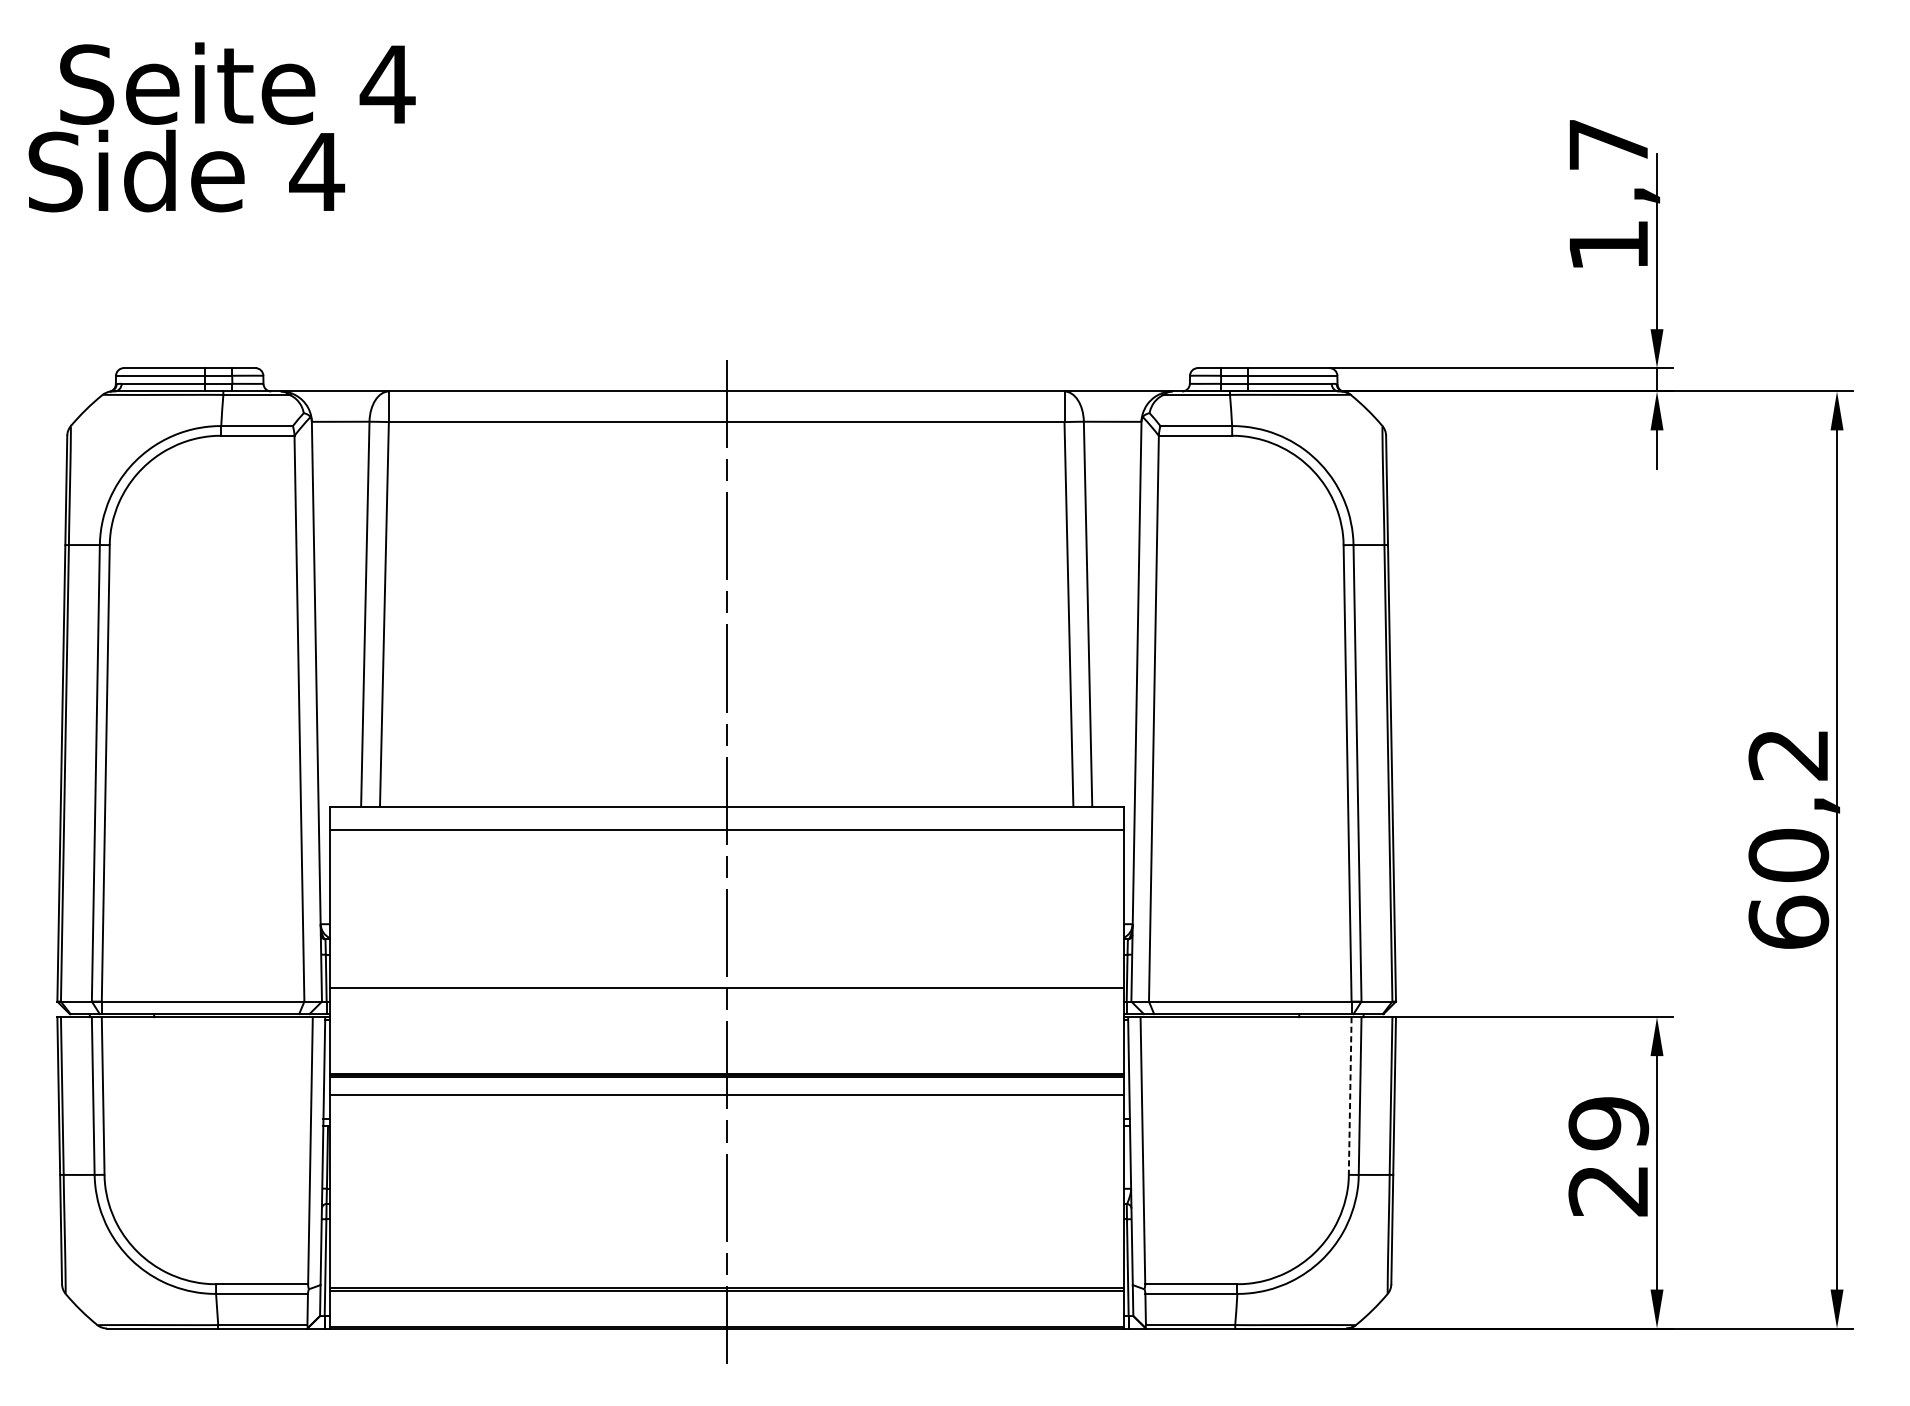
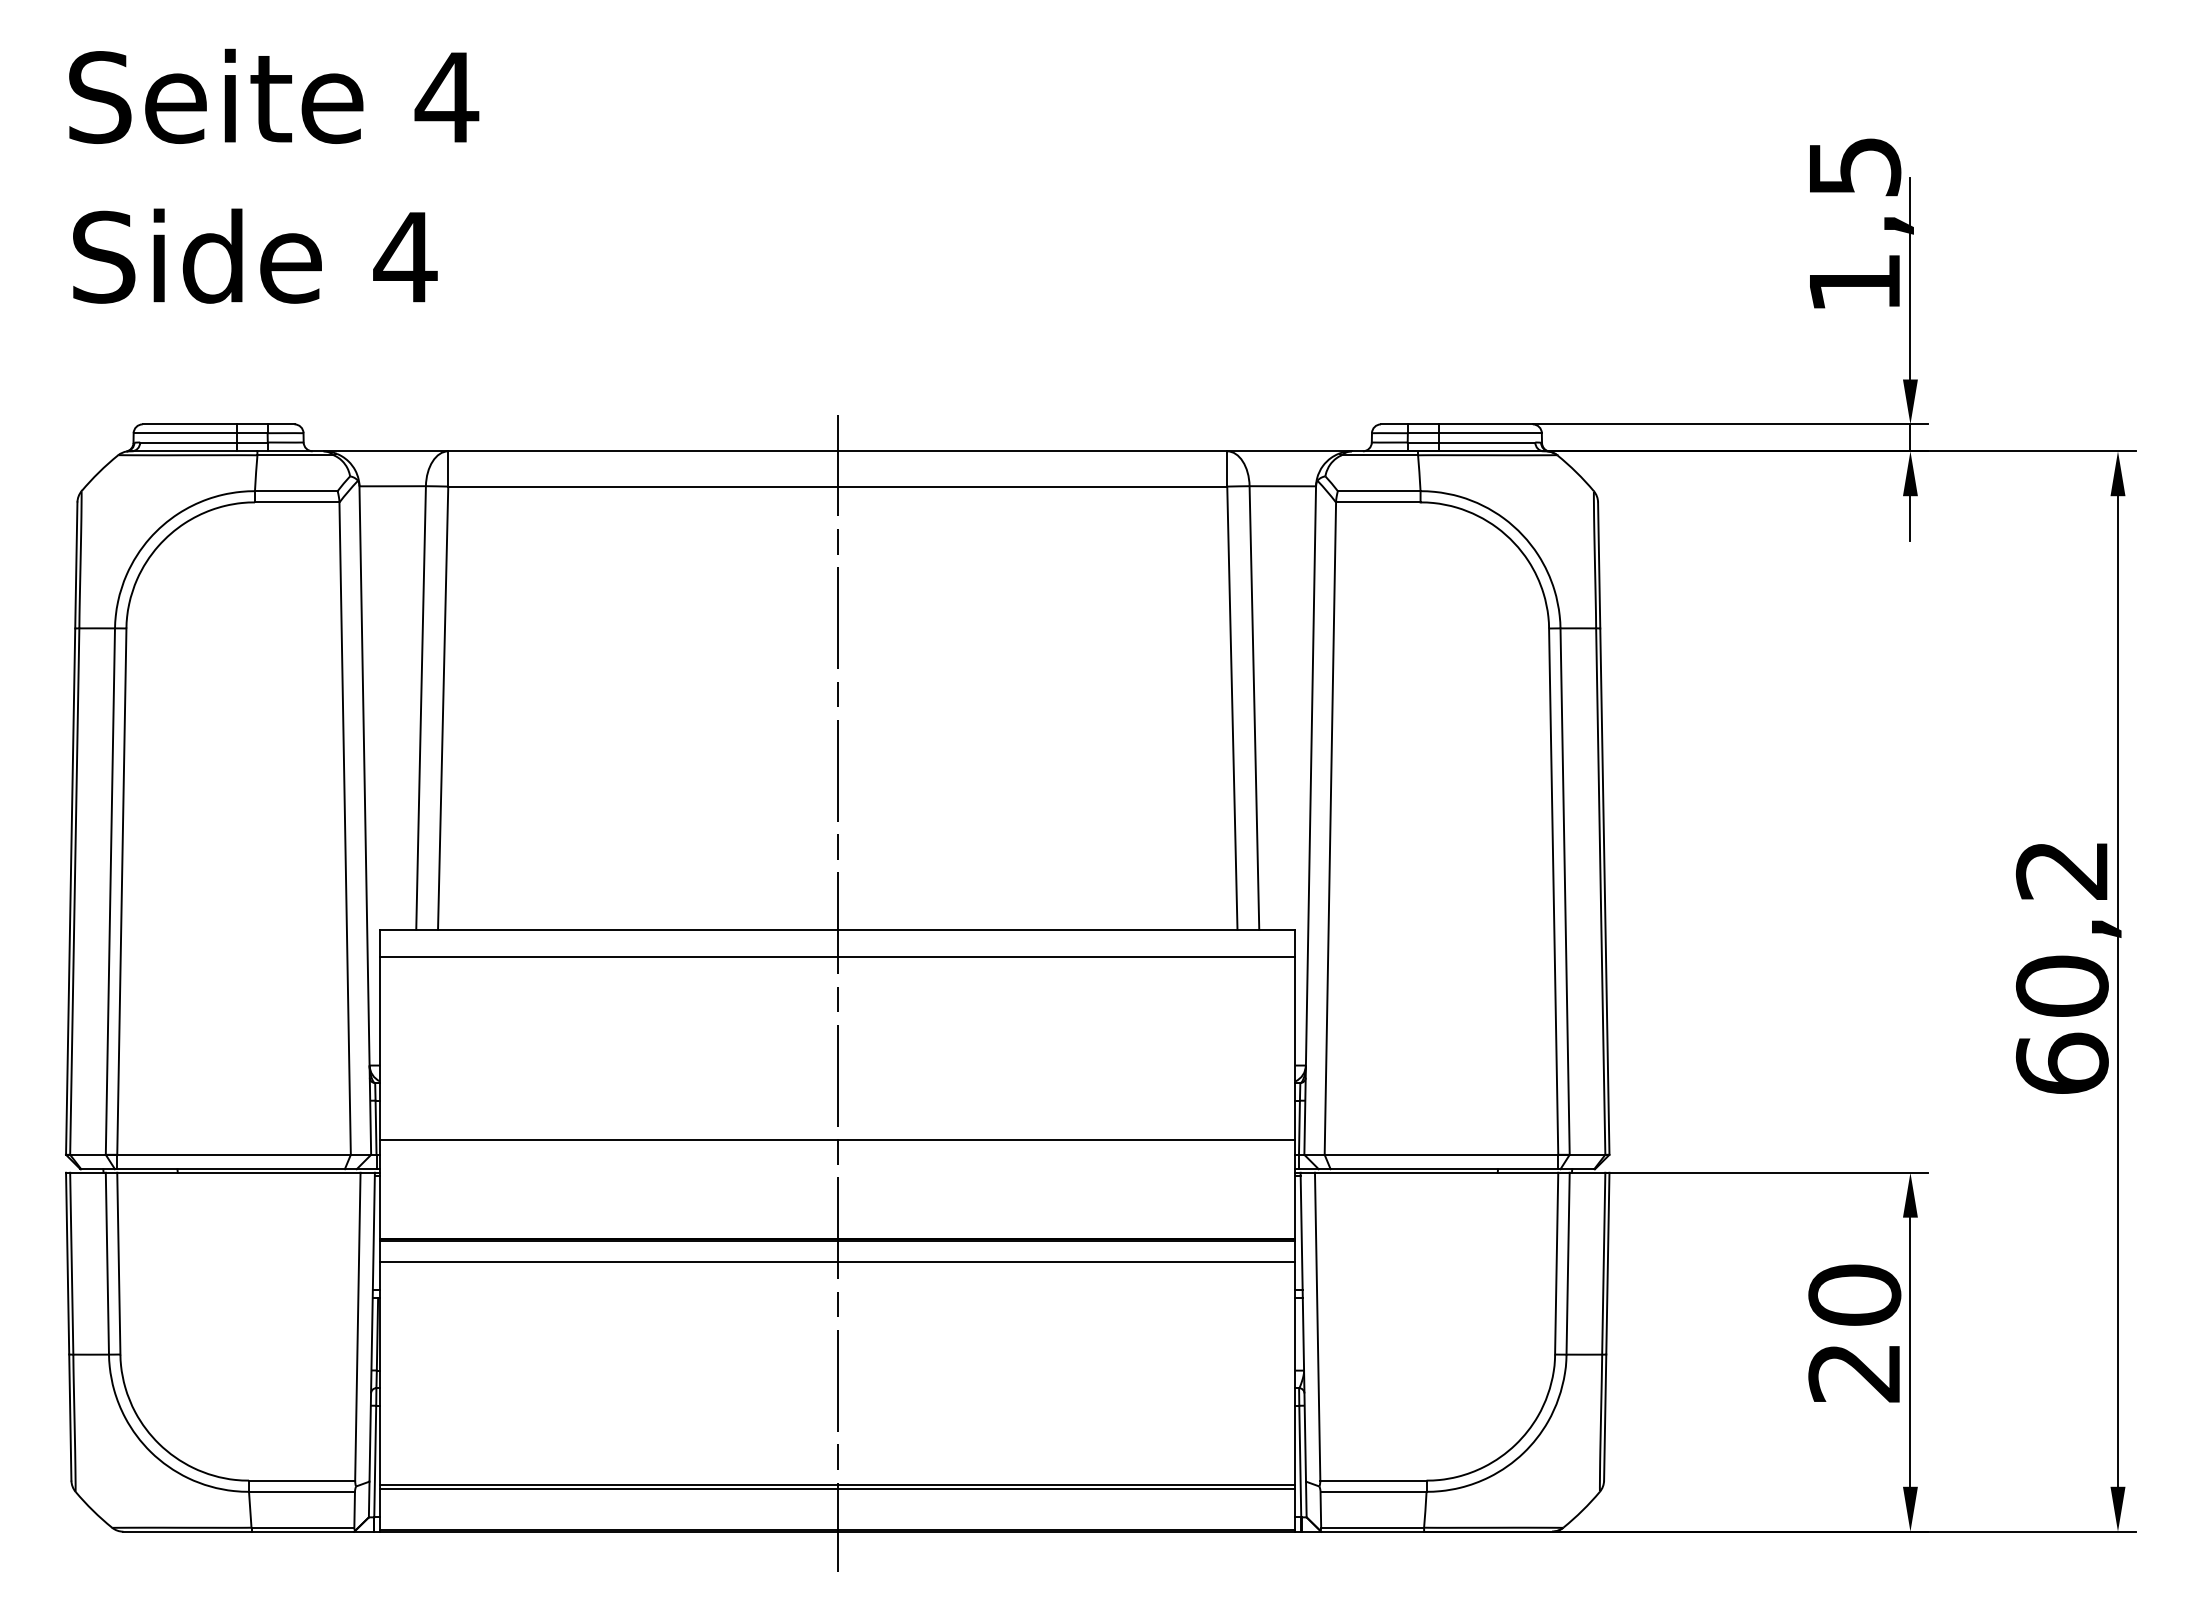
text: (1609, 145) -> (1855, 167), 1,7 -> 1,5
text: (187, 170) -> (255, 255), moved
line: (1350, 1095) -> (1556, 1263), dashed -> solid
text: (1608, 1123) -> (1854, 1295), 29 -> 20

